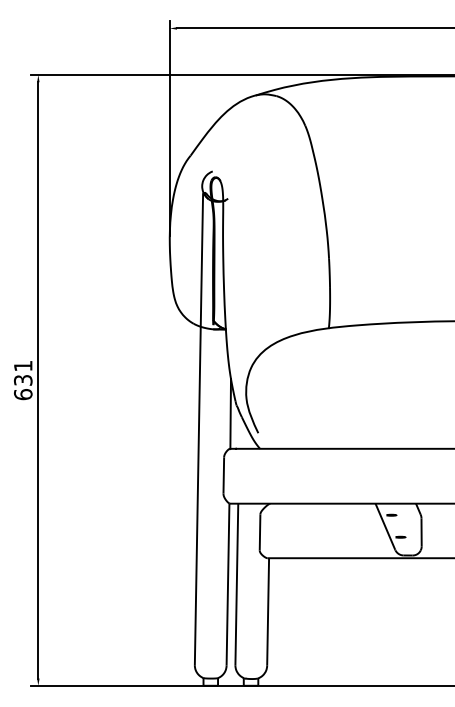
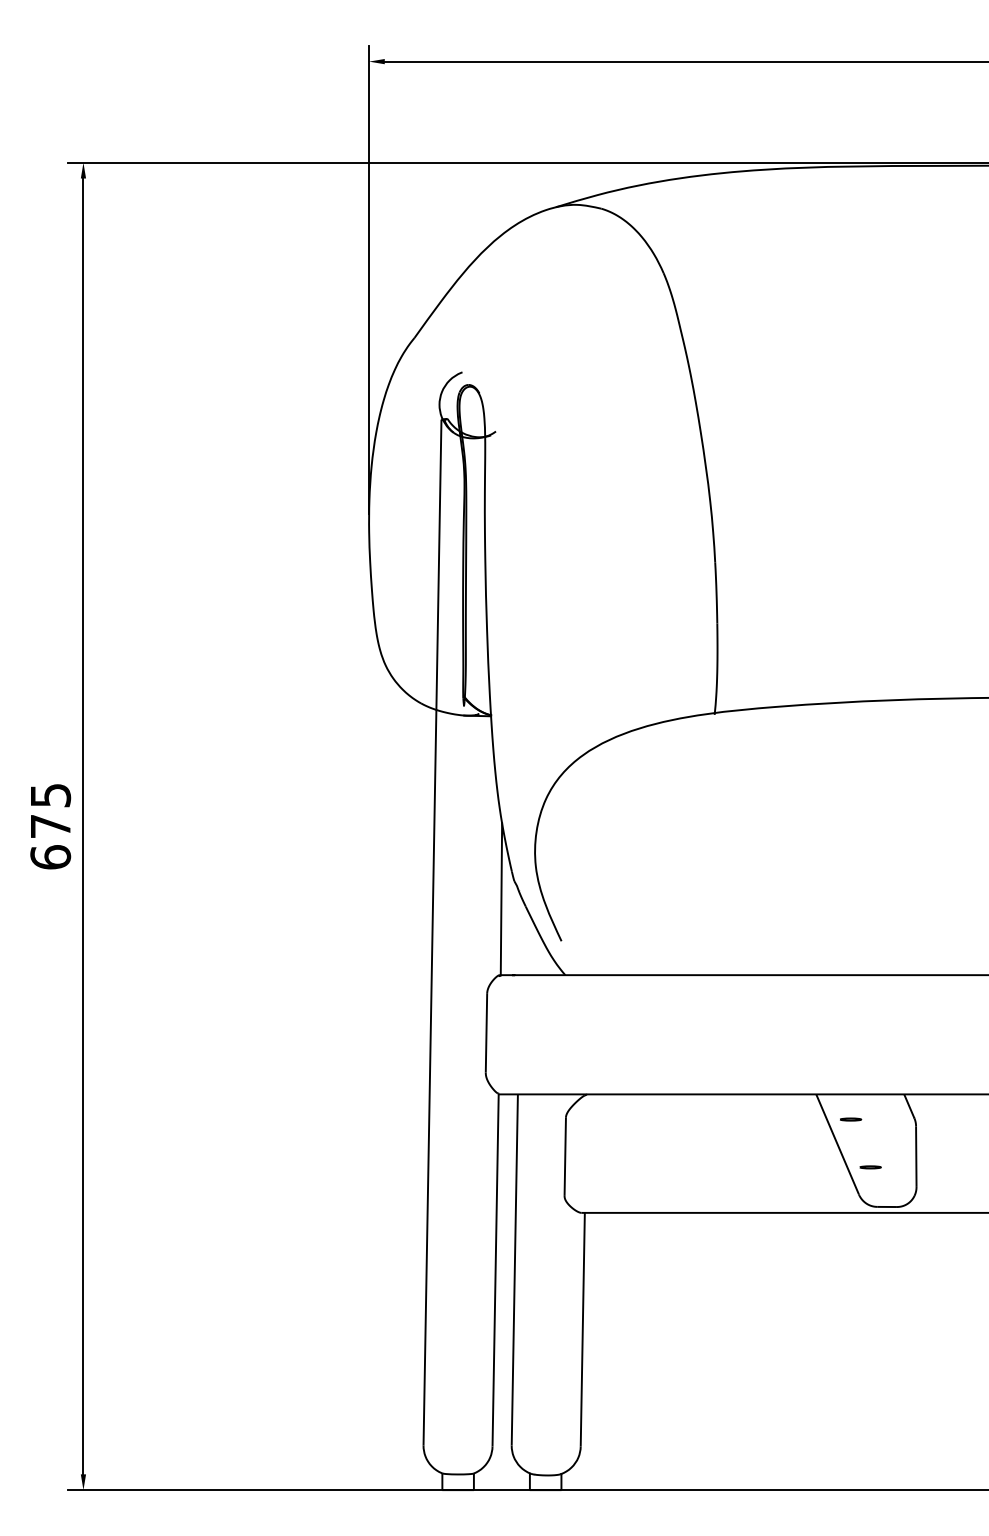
text: (23, 373) -> (51, 811), 631 -> 675

